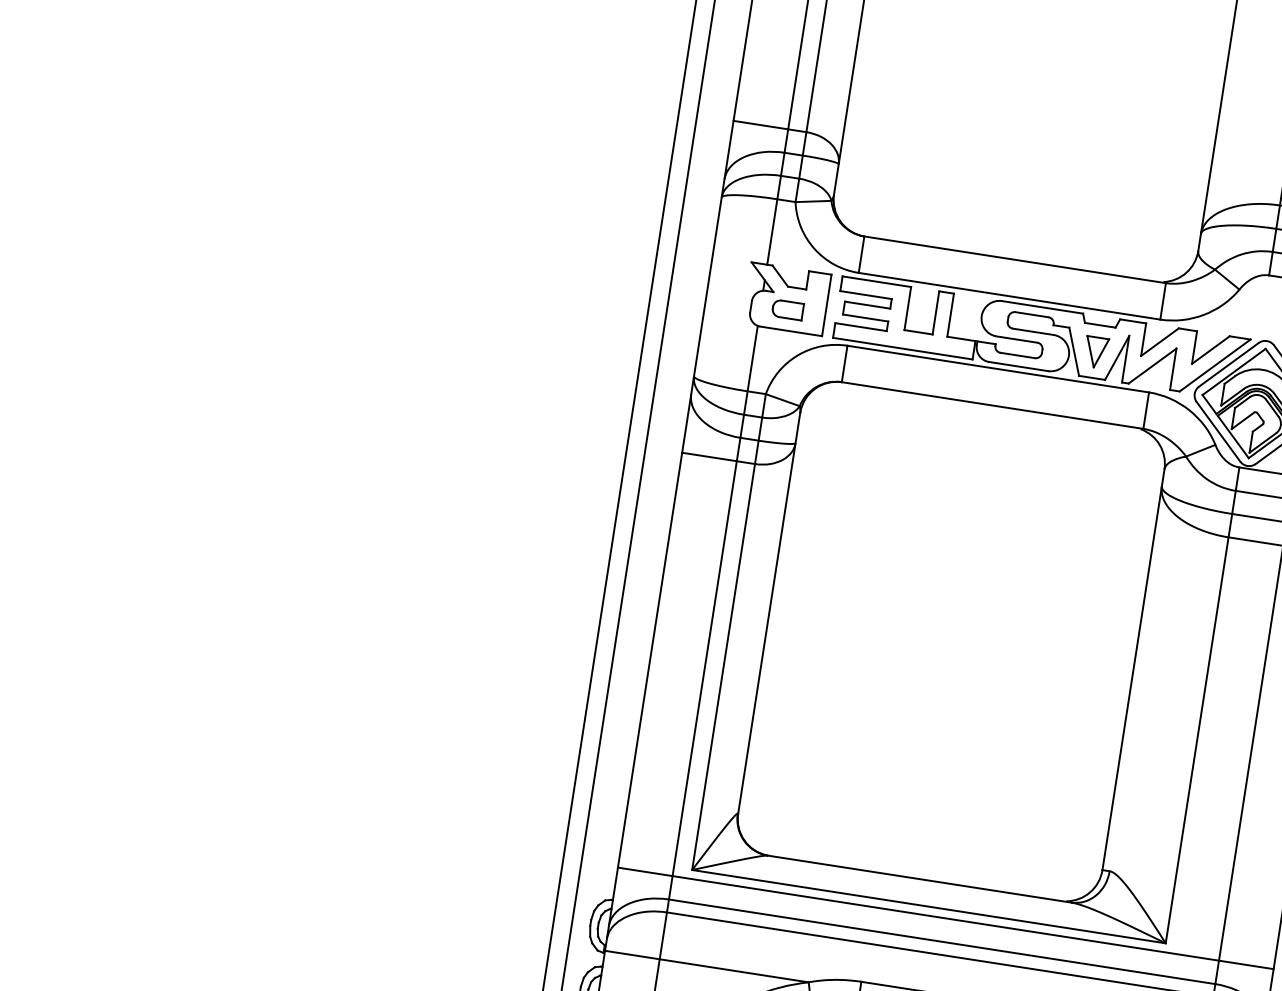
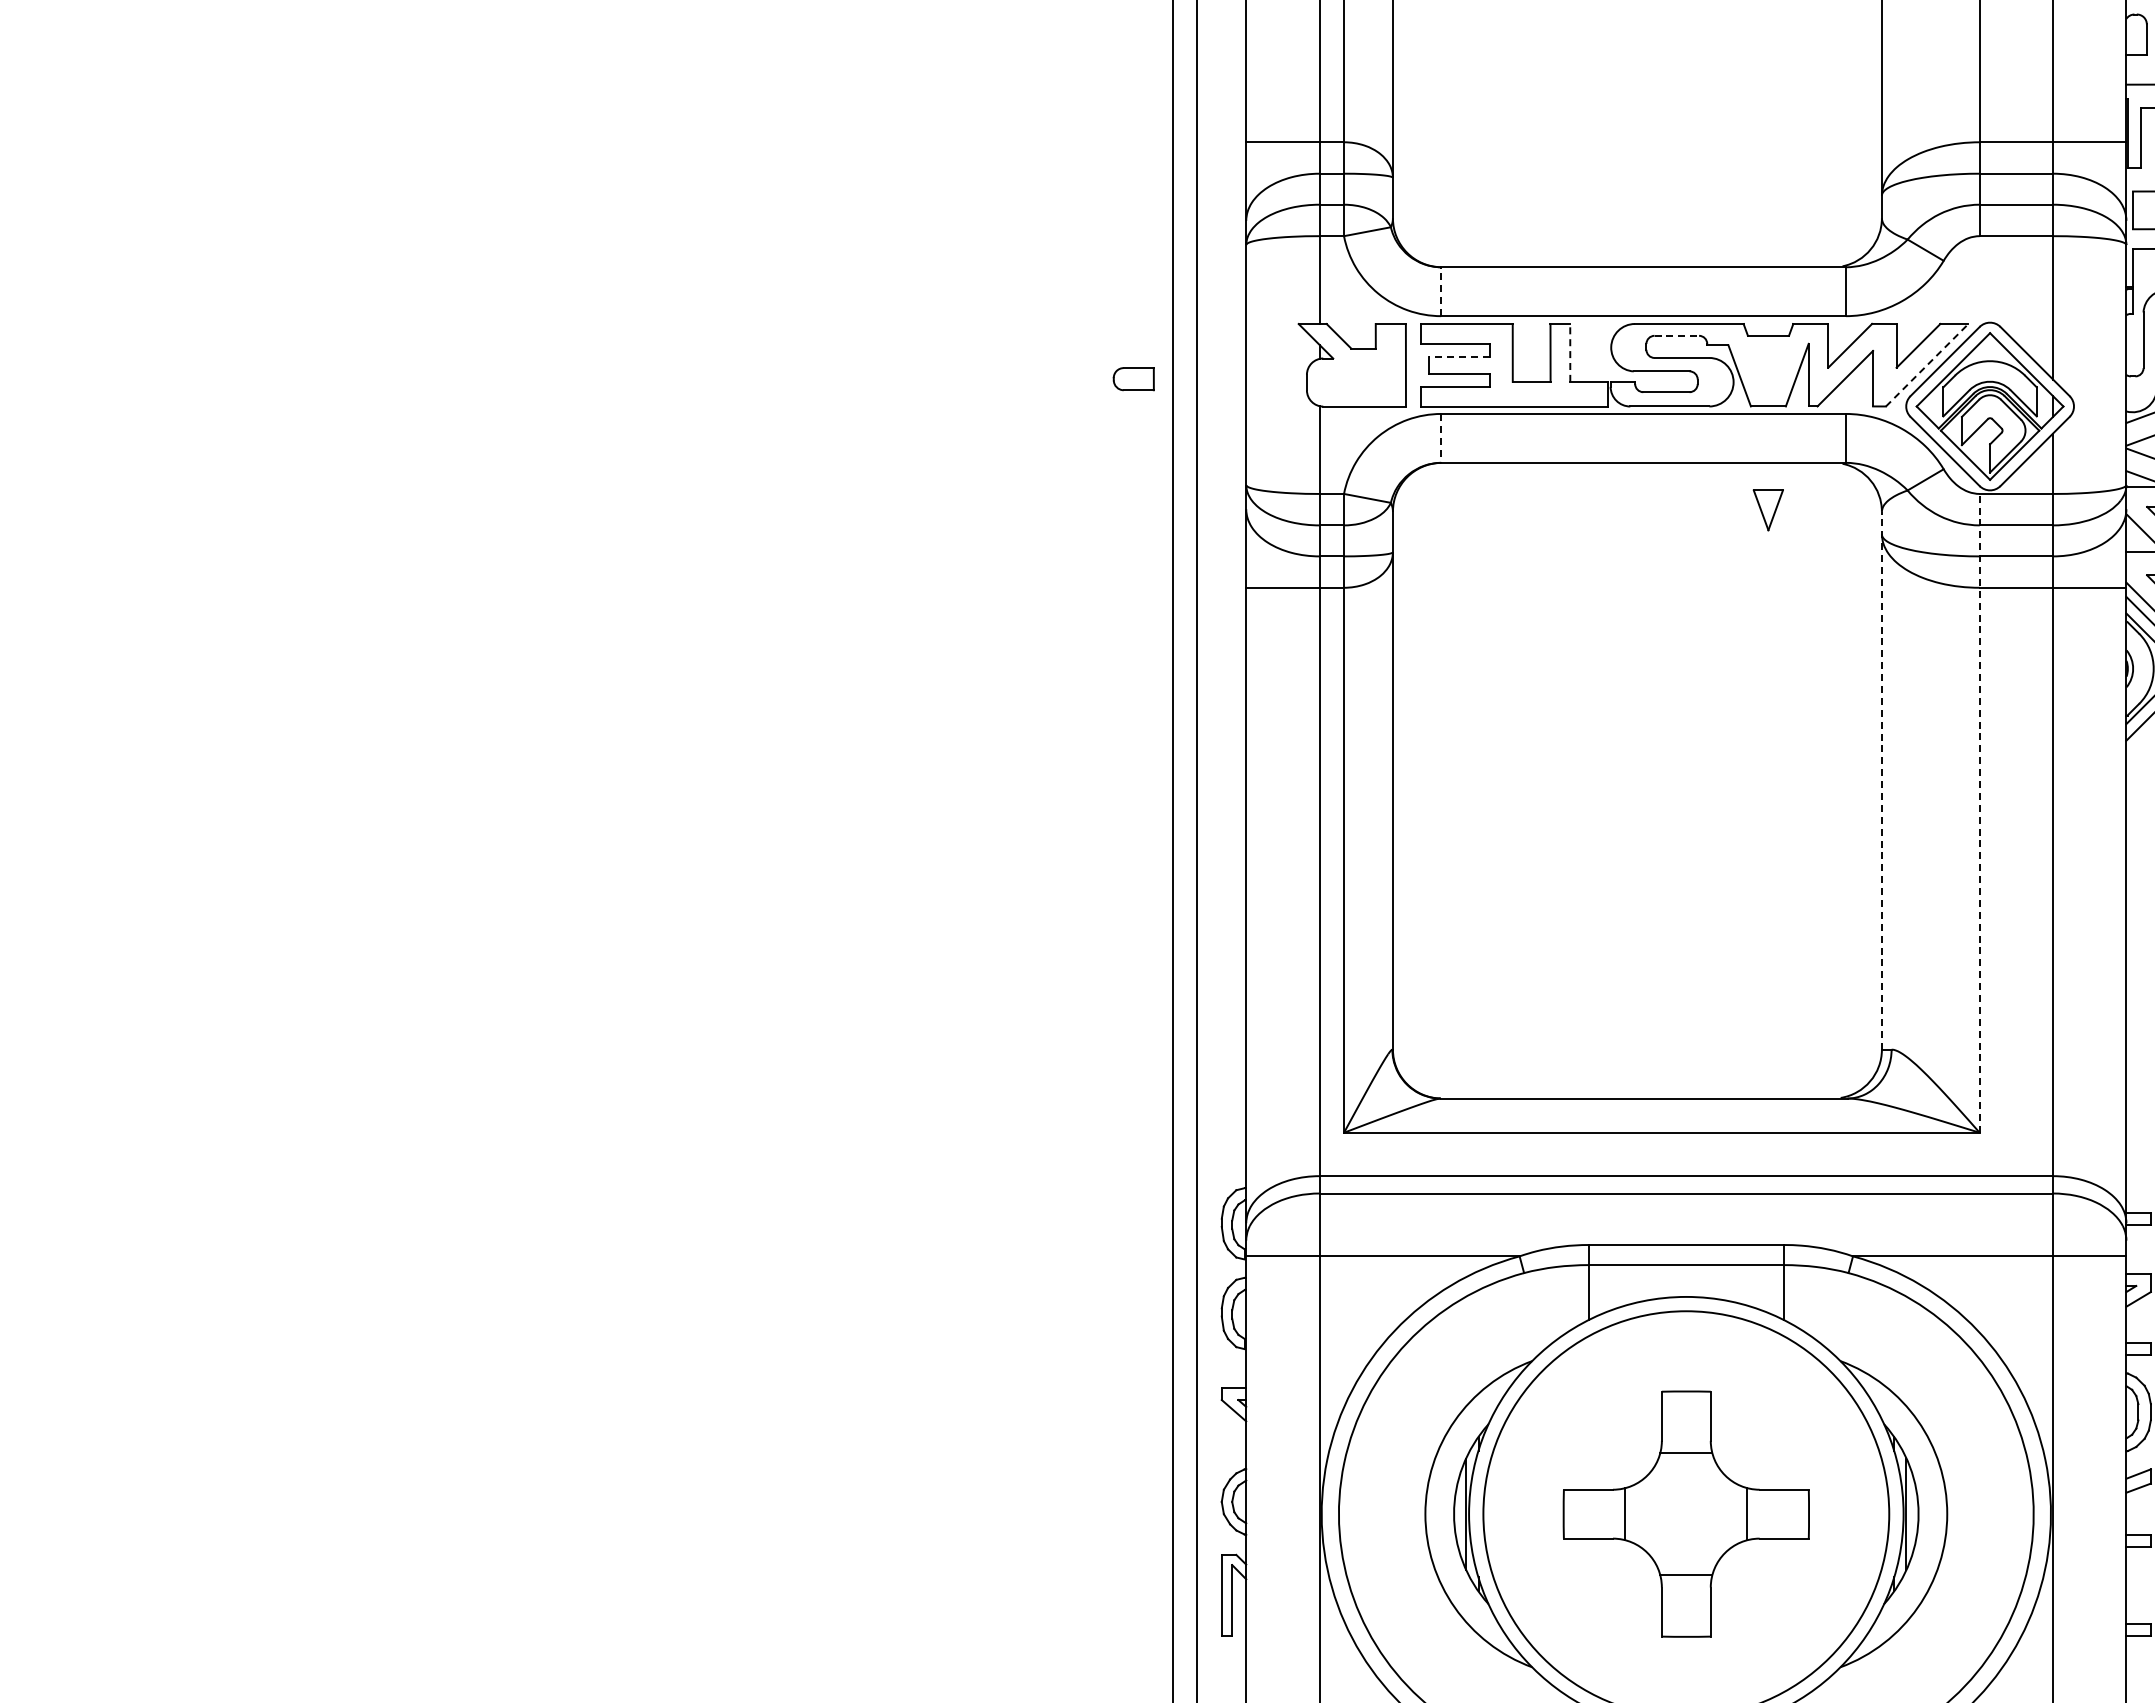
line: (861, 254) -> (1441, 291), solid -> dashed
line: (866, 304) -> (1458, 356), solid -> dashed
part: (787, 310) -> (1133, 379), moved
line: (950, 314) -> (1570, 352), solid -> dashed
line: (1032, 314) -> (1677, 335), solid -> dashed
part: (1095, 352) -> (1767, 510), moved
line: (844, 364) -> (1441, 438), solid -> dashed
line: (1215, 364) -> (1927, 364), solid -> dashed
line: (1133, 669) -> (1881, 780), solid -> dashed
line: (1202, 704) -> (1979, 812), solid -> dashed
line: (945, 918) -> (1686, 1144), removed

